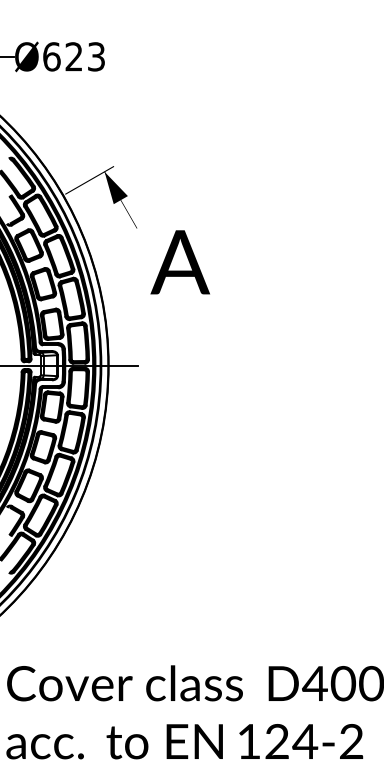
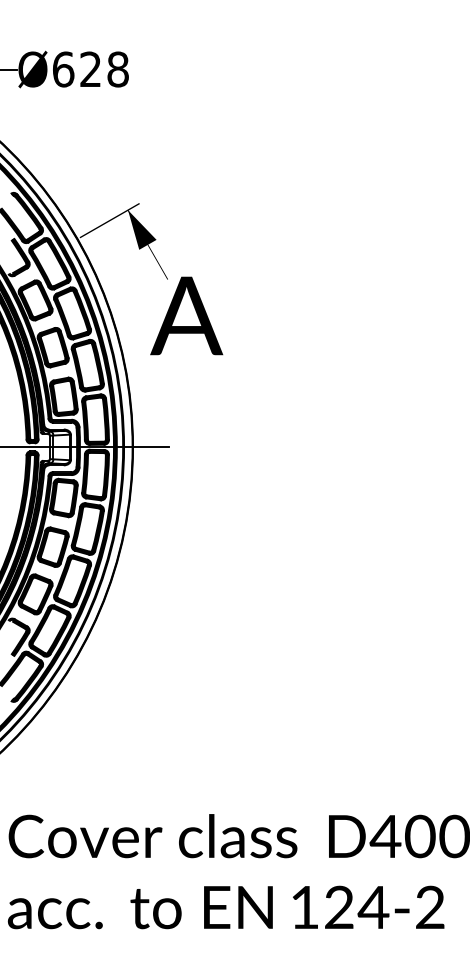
text: (95, 56) -> (117, 69), Ø623 -> Ø628
text: (180, 261) -> (186, 315), moved

